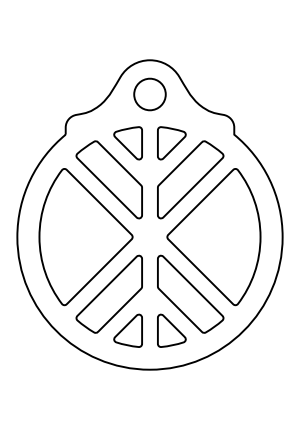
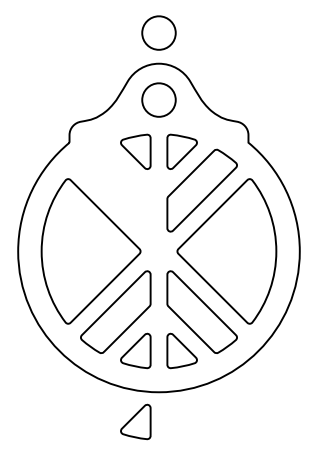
part: (149, 30) -> (158, 32), added
part: (109, 179) -> (115, 190), removed
part: (127, 397) -> (135, 421), added

